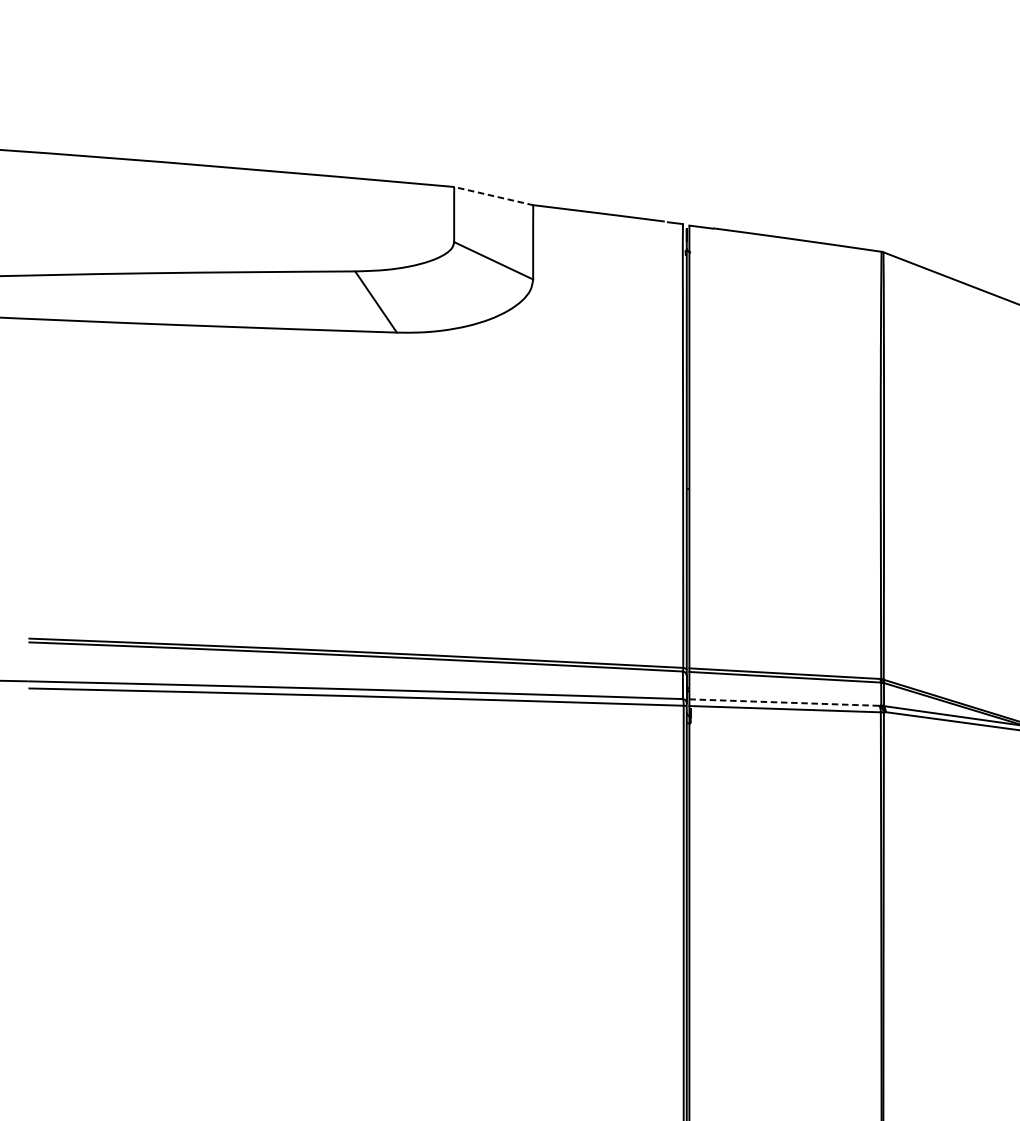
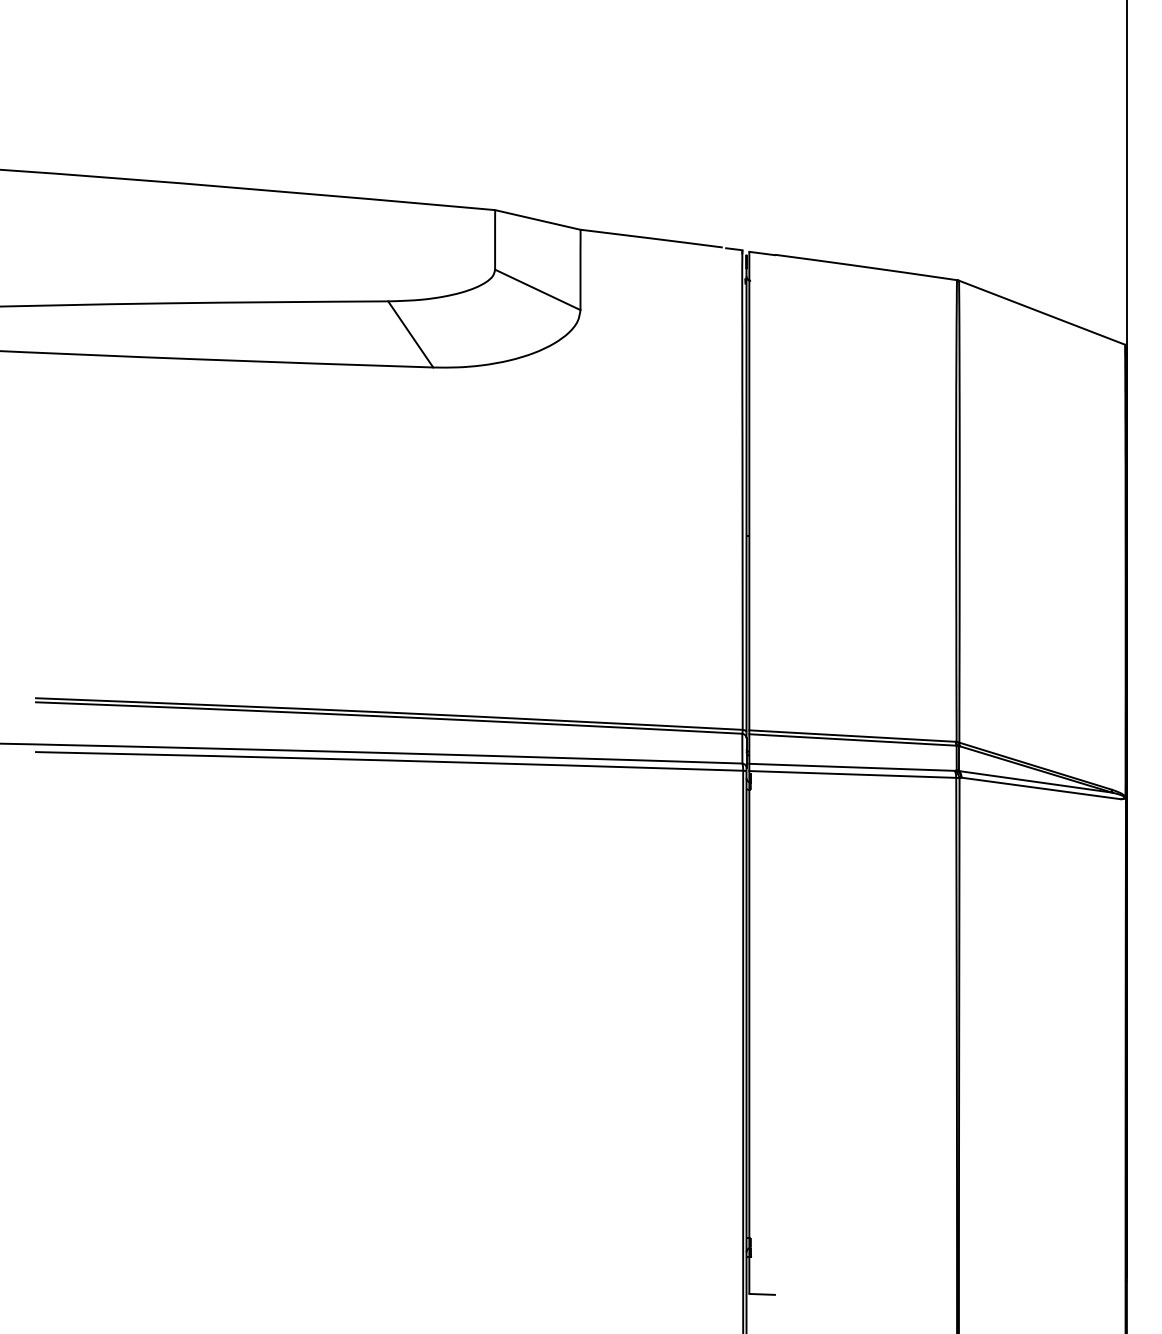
line: (493, 195) -> (537, 219), dashed -> solid
line: (784, 702) -> (852, 767), dashed -> solid

